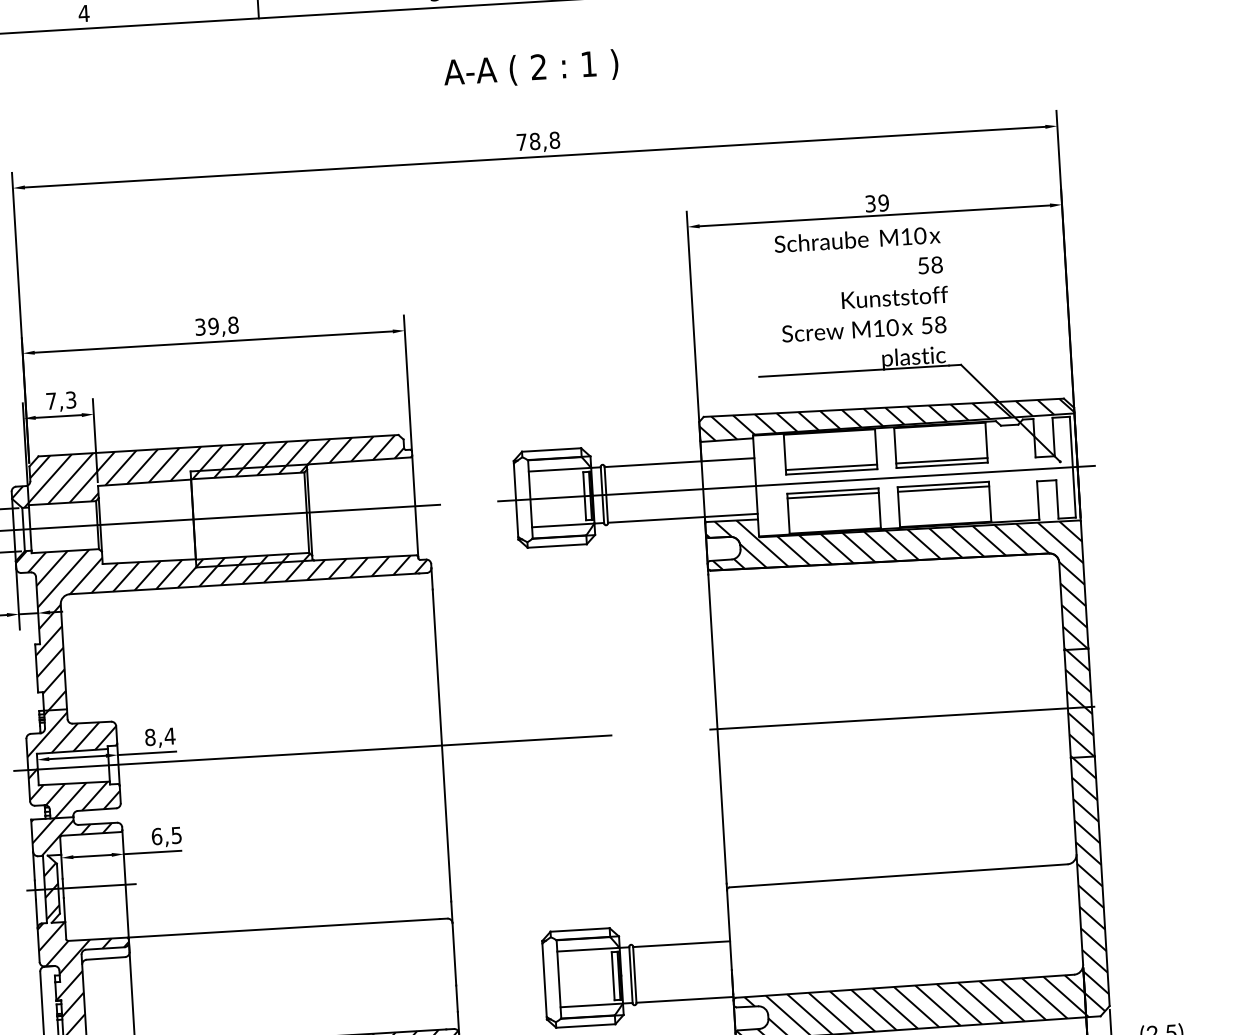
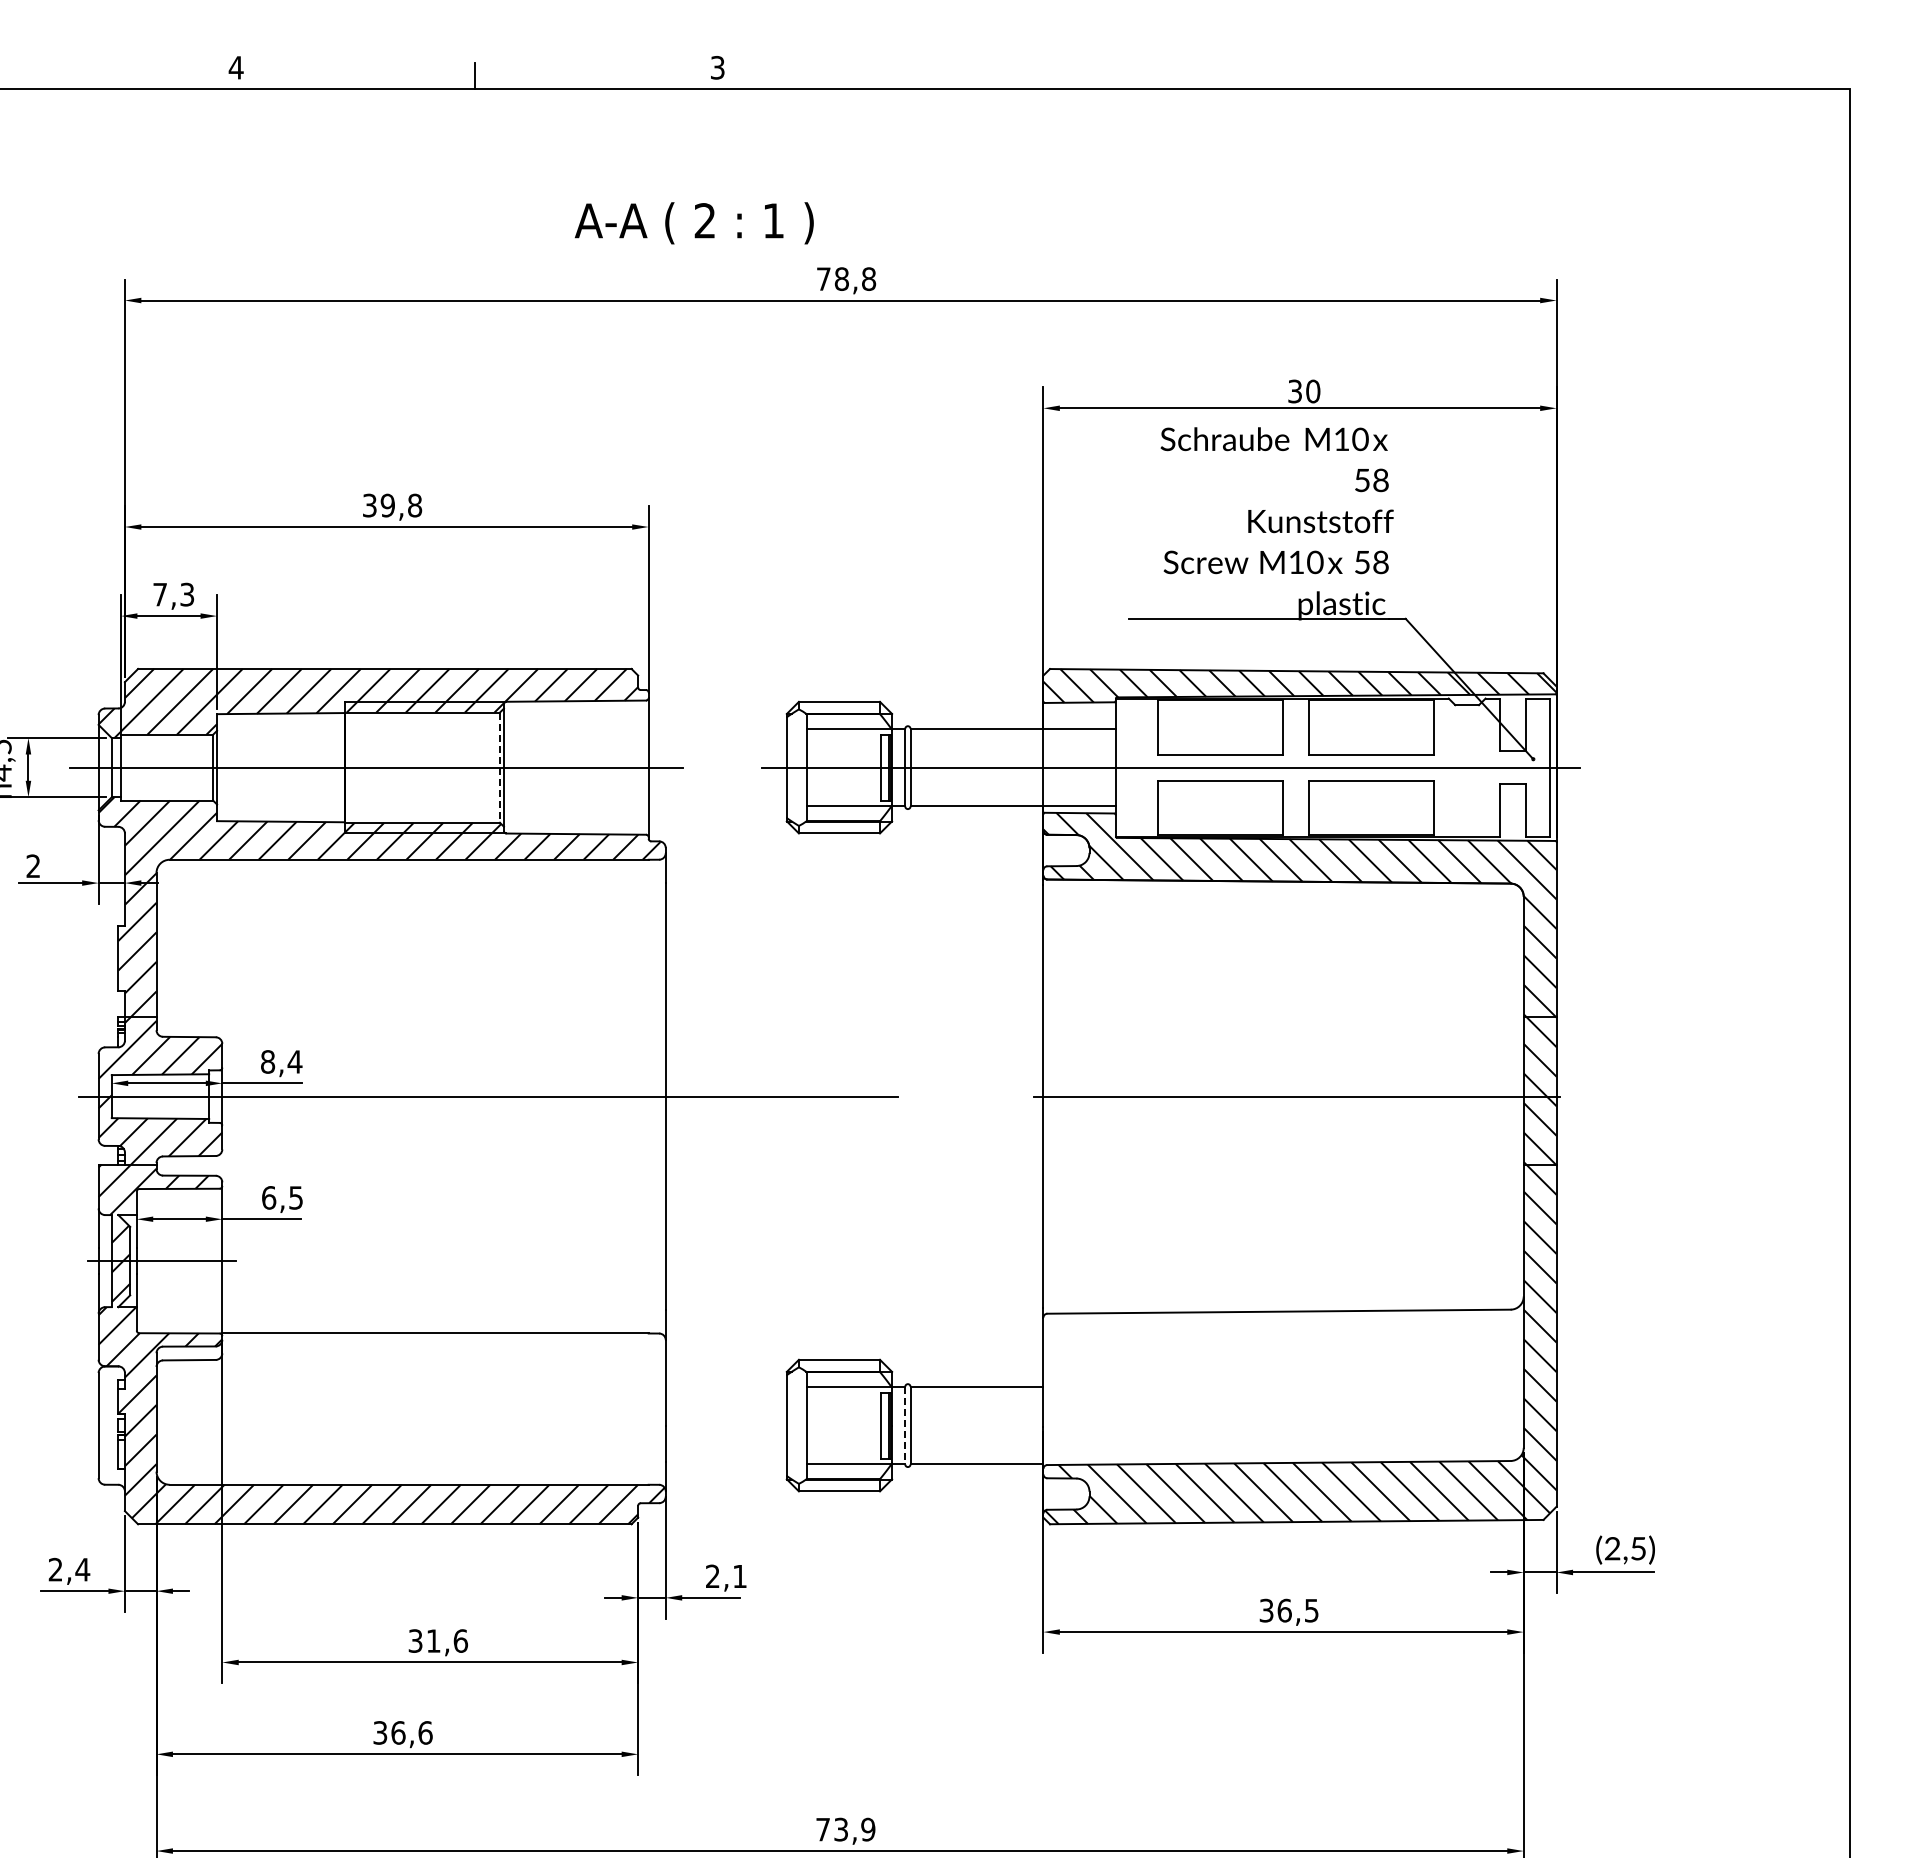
text: (530, 69) -> (693, 223), moved
text: (883, 203) -> (1313, 391), 39 -> 30
line: (941, 460) -> (1371, 748), removed
line: (830, 467) -> (1219, 748), removed
line: (943, 489) -> (1371, 787), removed
line: (832, 496) -> (1219, 787), removed
line: (306, 513) -> (499, 768), solid -> dashed
line: (631, 975) -> (905, 1425), solid -> dashed

